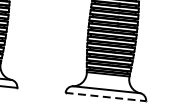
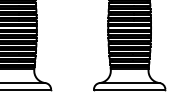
line: (105, 97) -> (129, 89), dashed -> solid

